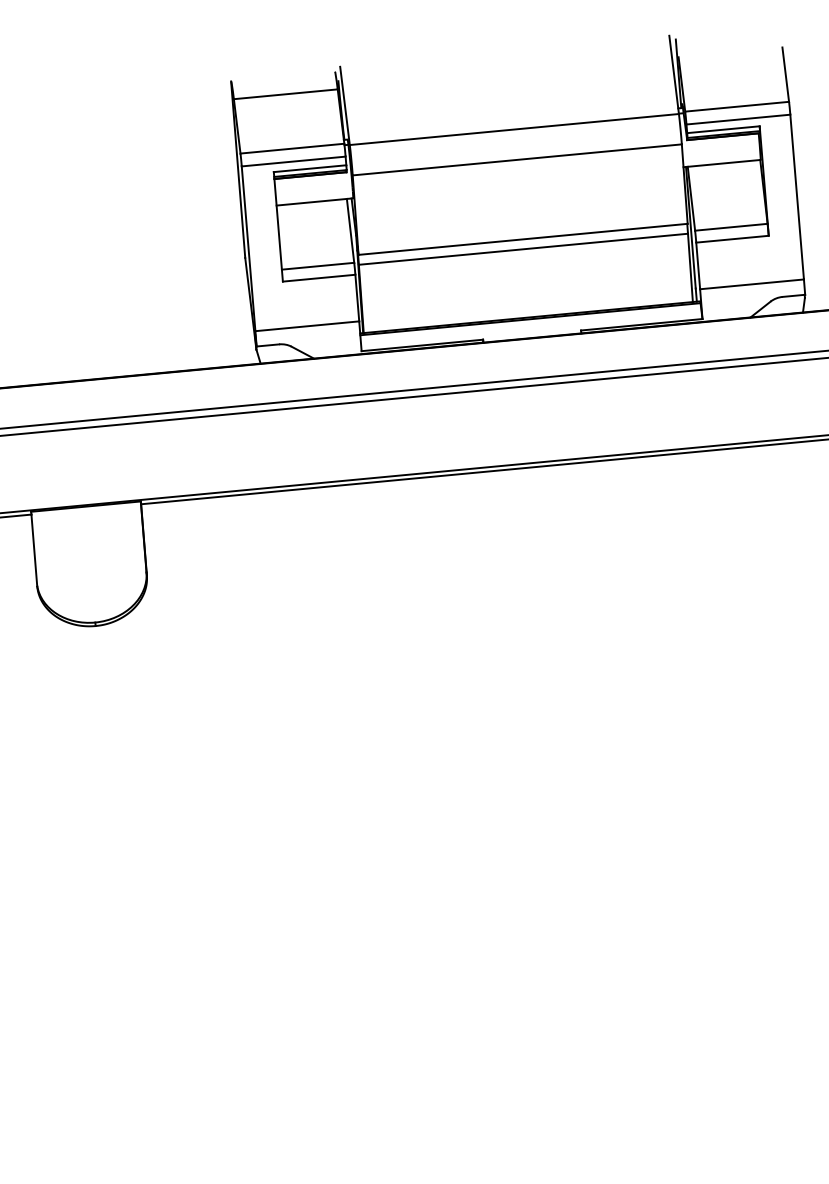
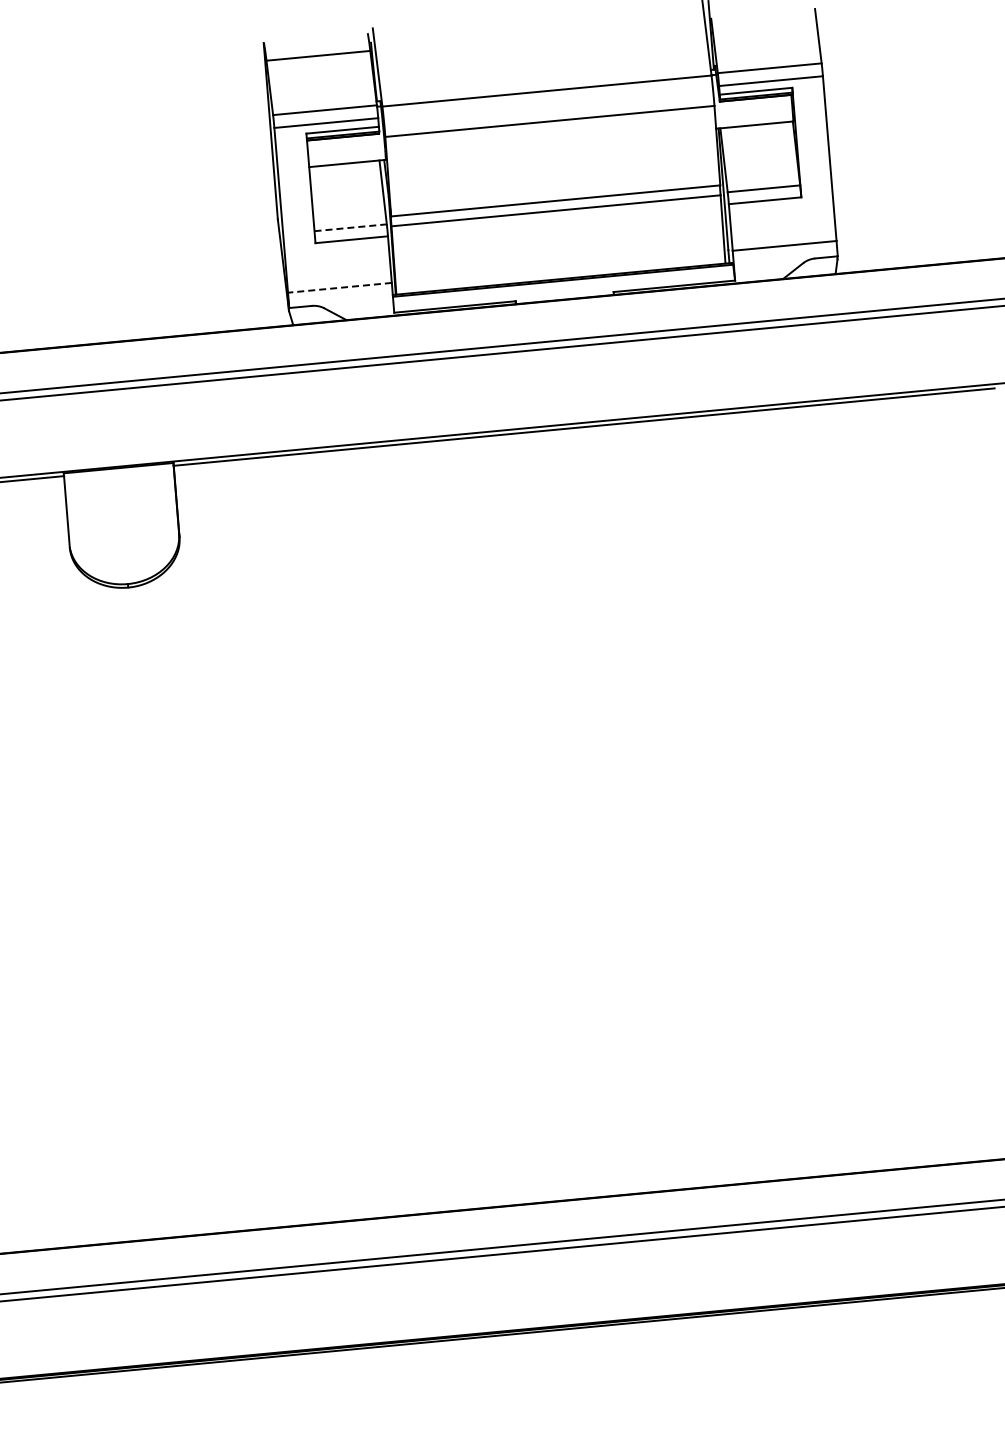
line: (318, 265) -> (351, 227), solid -> dashed
line: (306, 325) -> (339, 287), solid -> dashed

